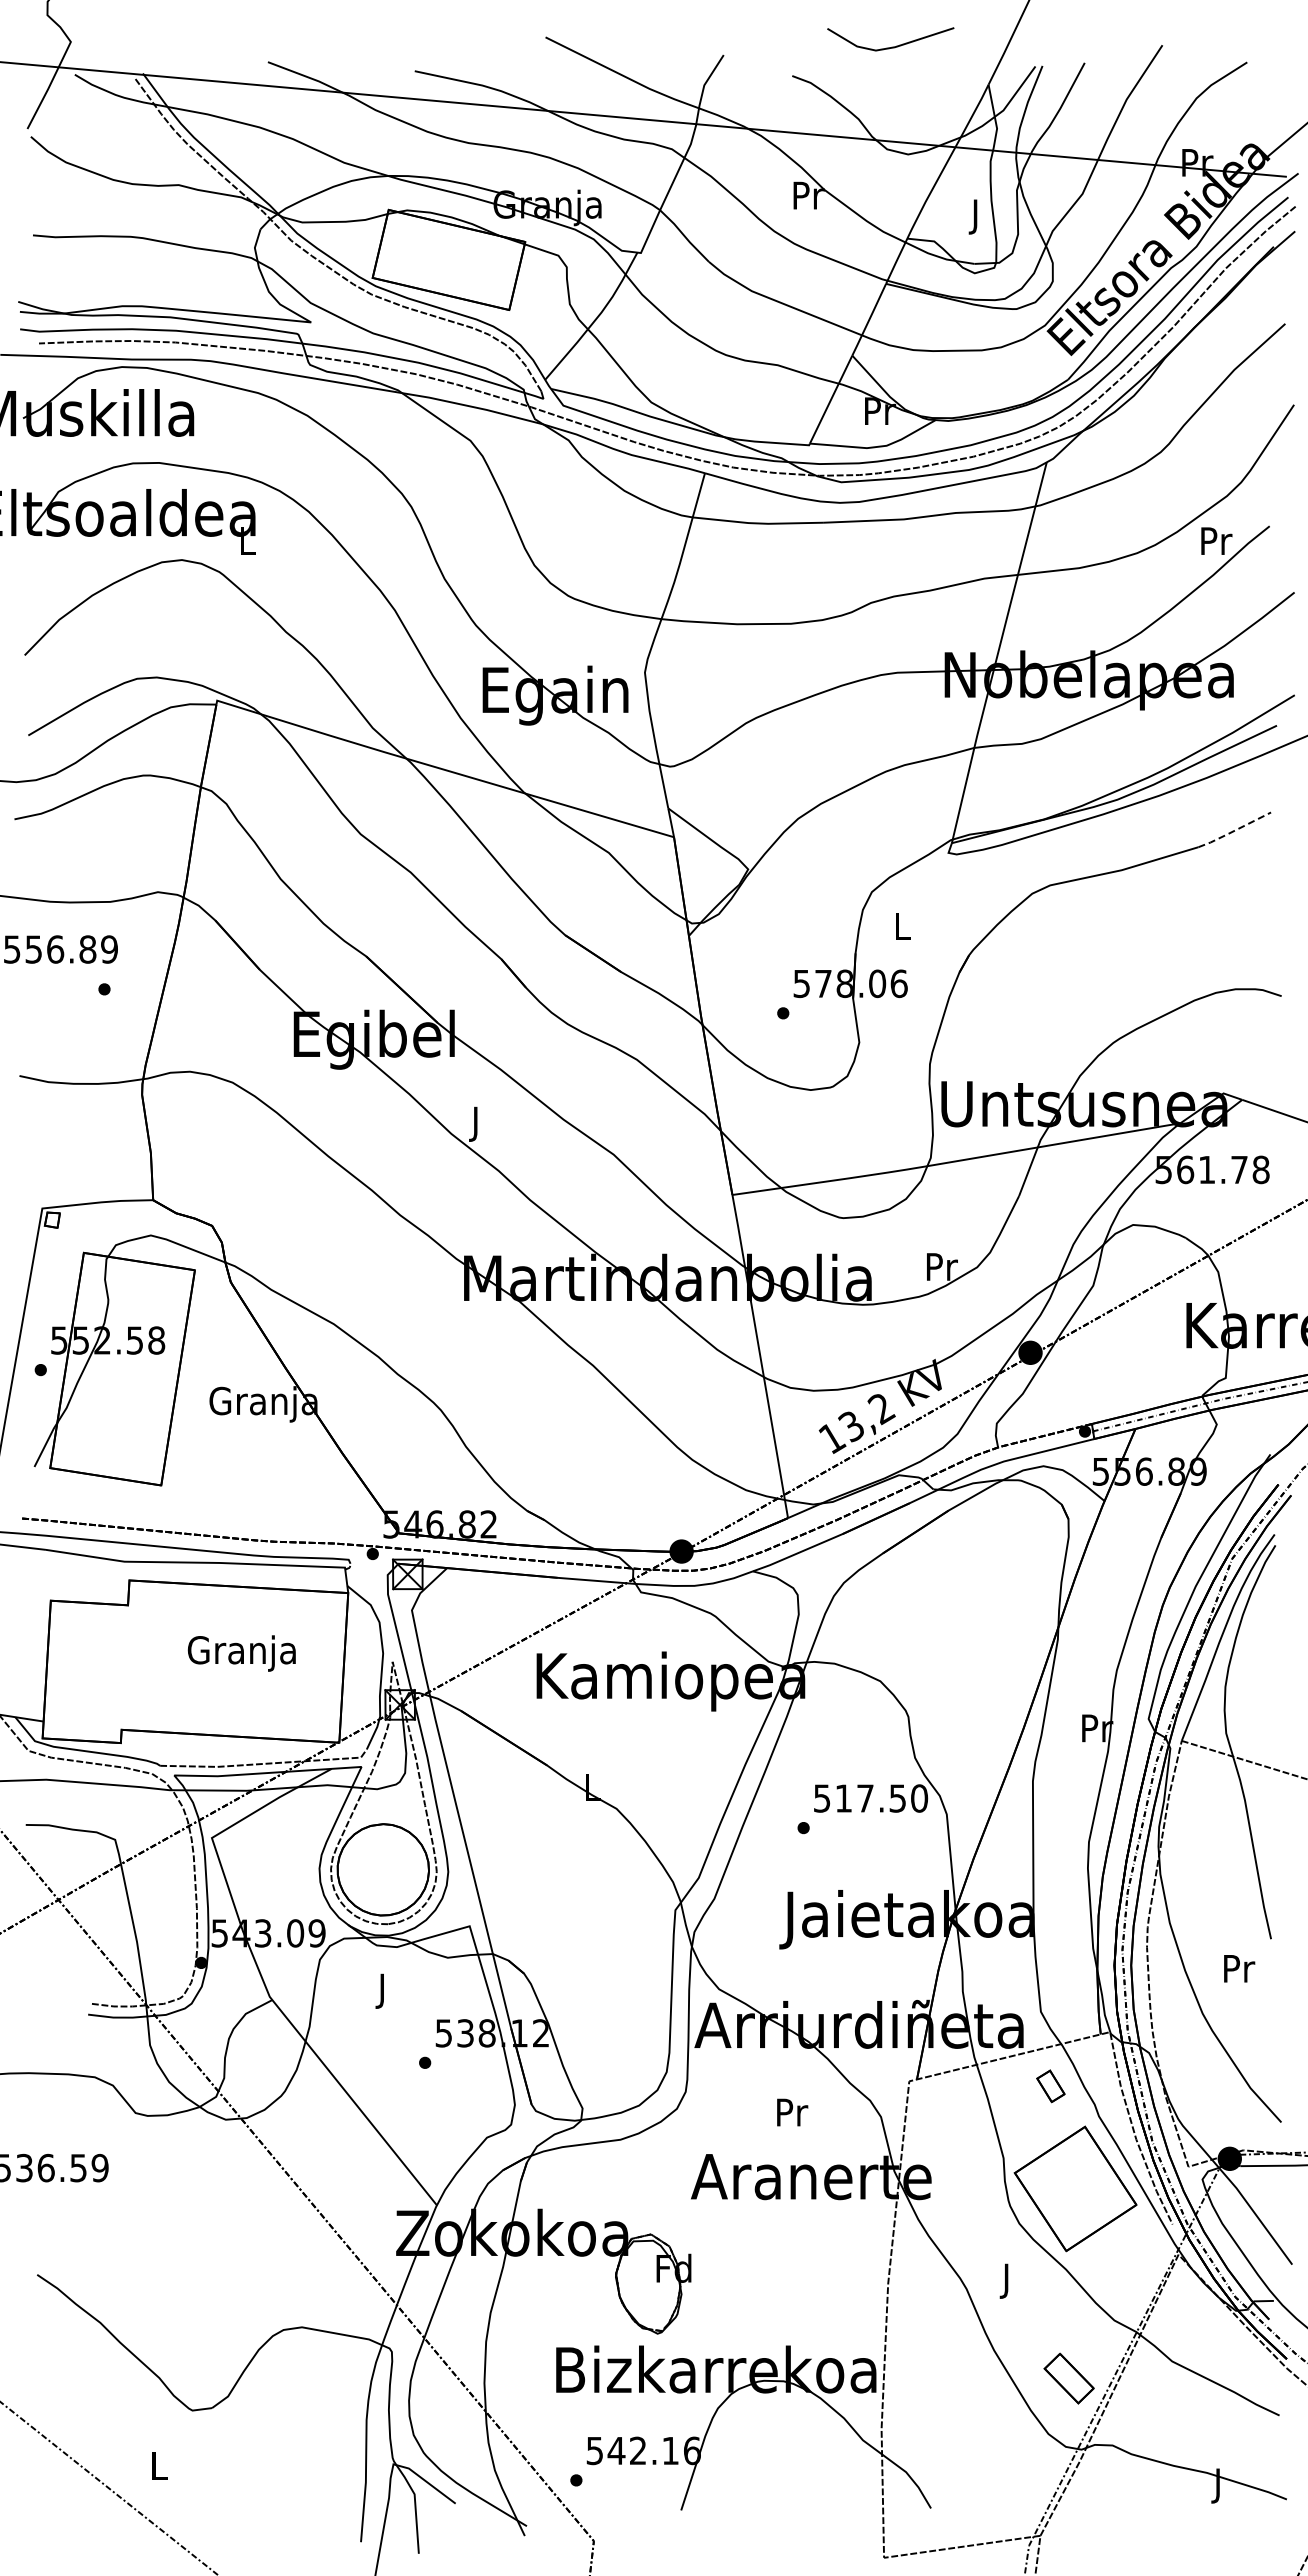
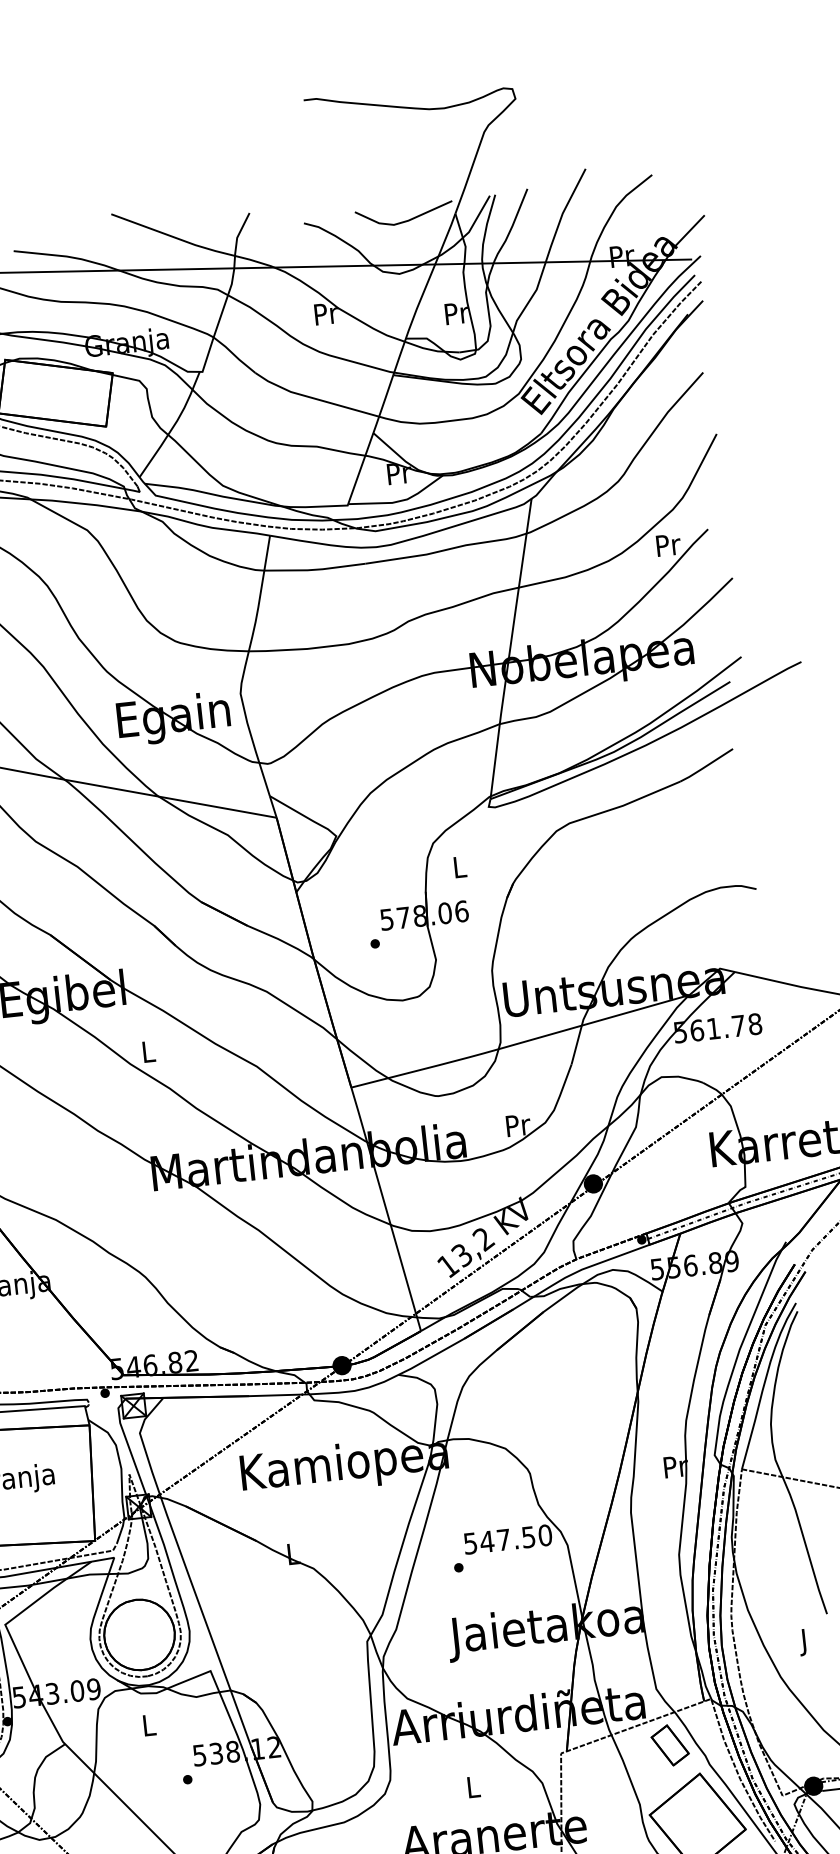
line: (891, 46) -> (405, 220), moved
text: (976, 216) -> (457, 315), J -> Pr
line: (1233, 831) -> (705, 766), dashed -> solid
text: (476, 1123) -> (148, 1054), J -> L
text: (843, 1798) -> (486, 1541), 517.50 -> 547.50
text: (1239, 1972) -> (805, 1642), Pr -> J
text: (383, 1990) -> (149, 1727), J -> L
part: (1050, 2086) -> (669, 1745), size x1.67
text: (792, 2112) -> (474, 1787), Pr -> L

